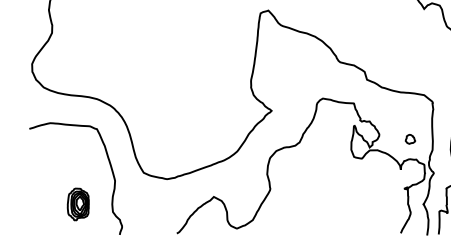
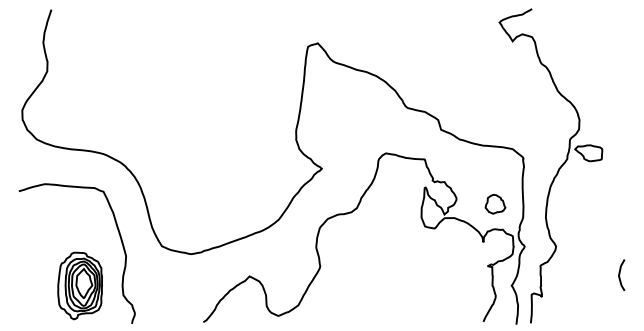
part: (410, 139) -> (495, 204), size x1.67
part: (77, 204) -> (79, 285), size x1.67

